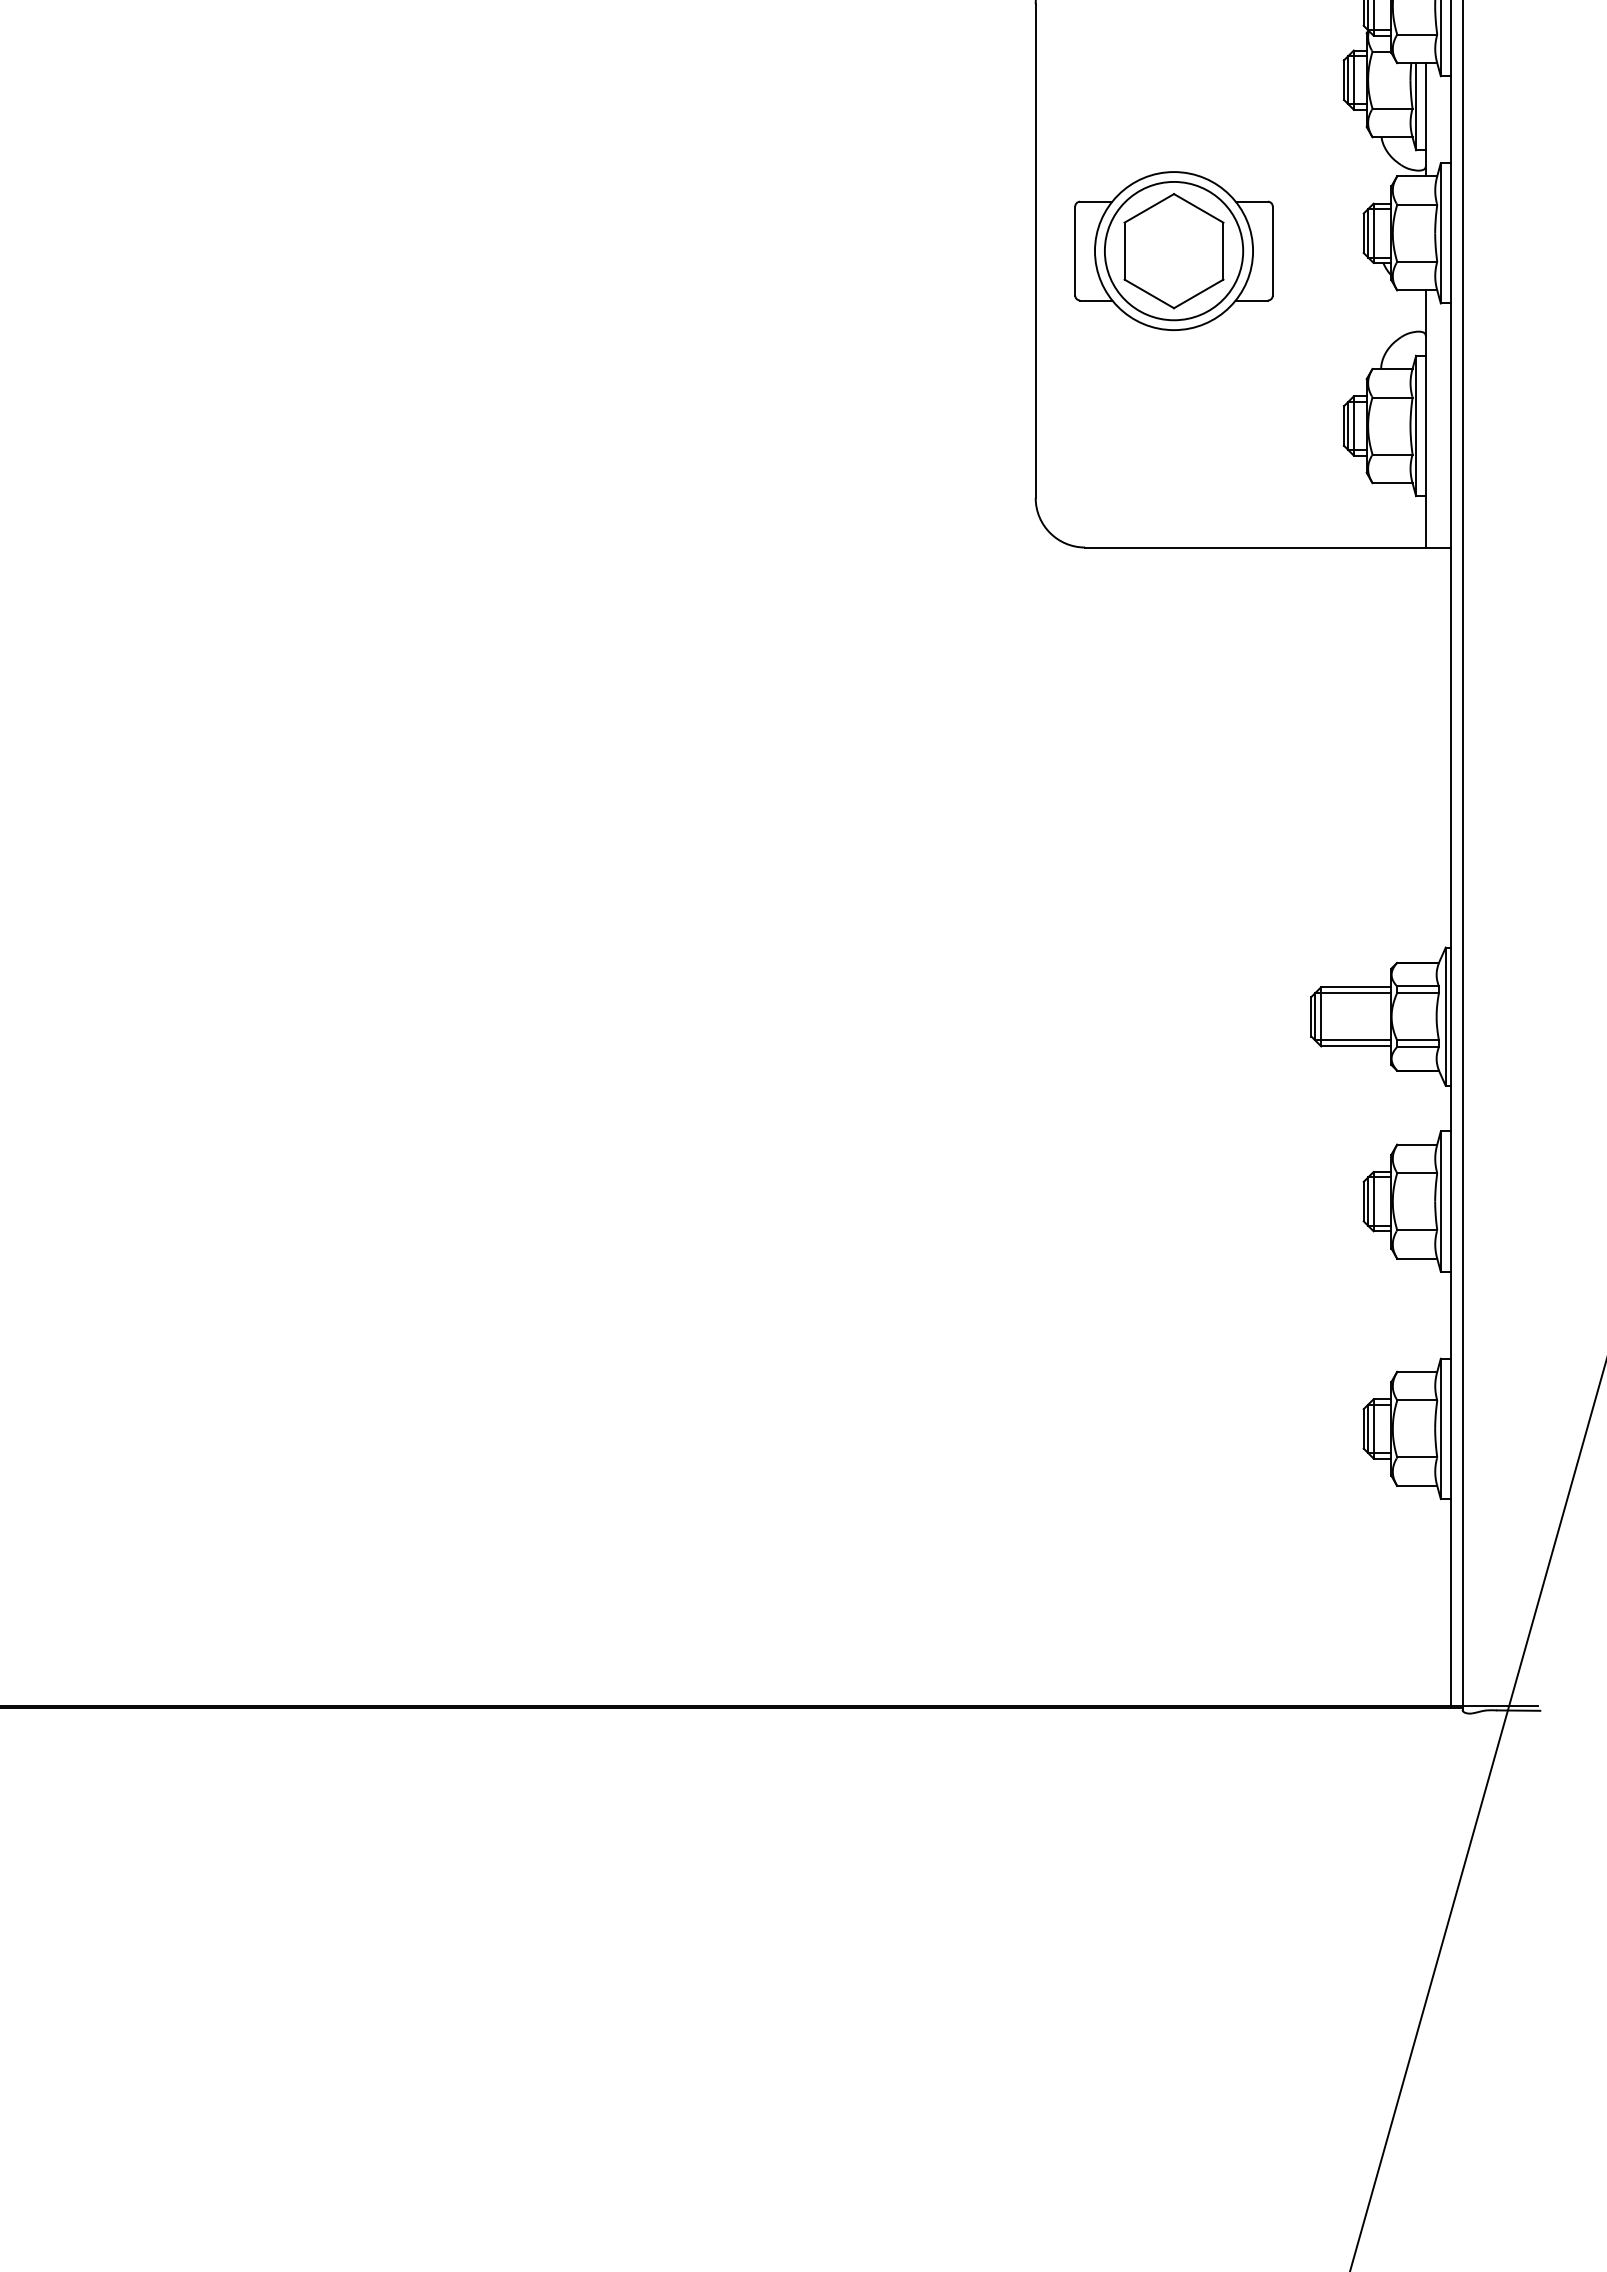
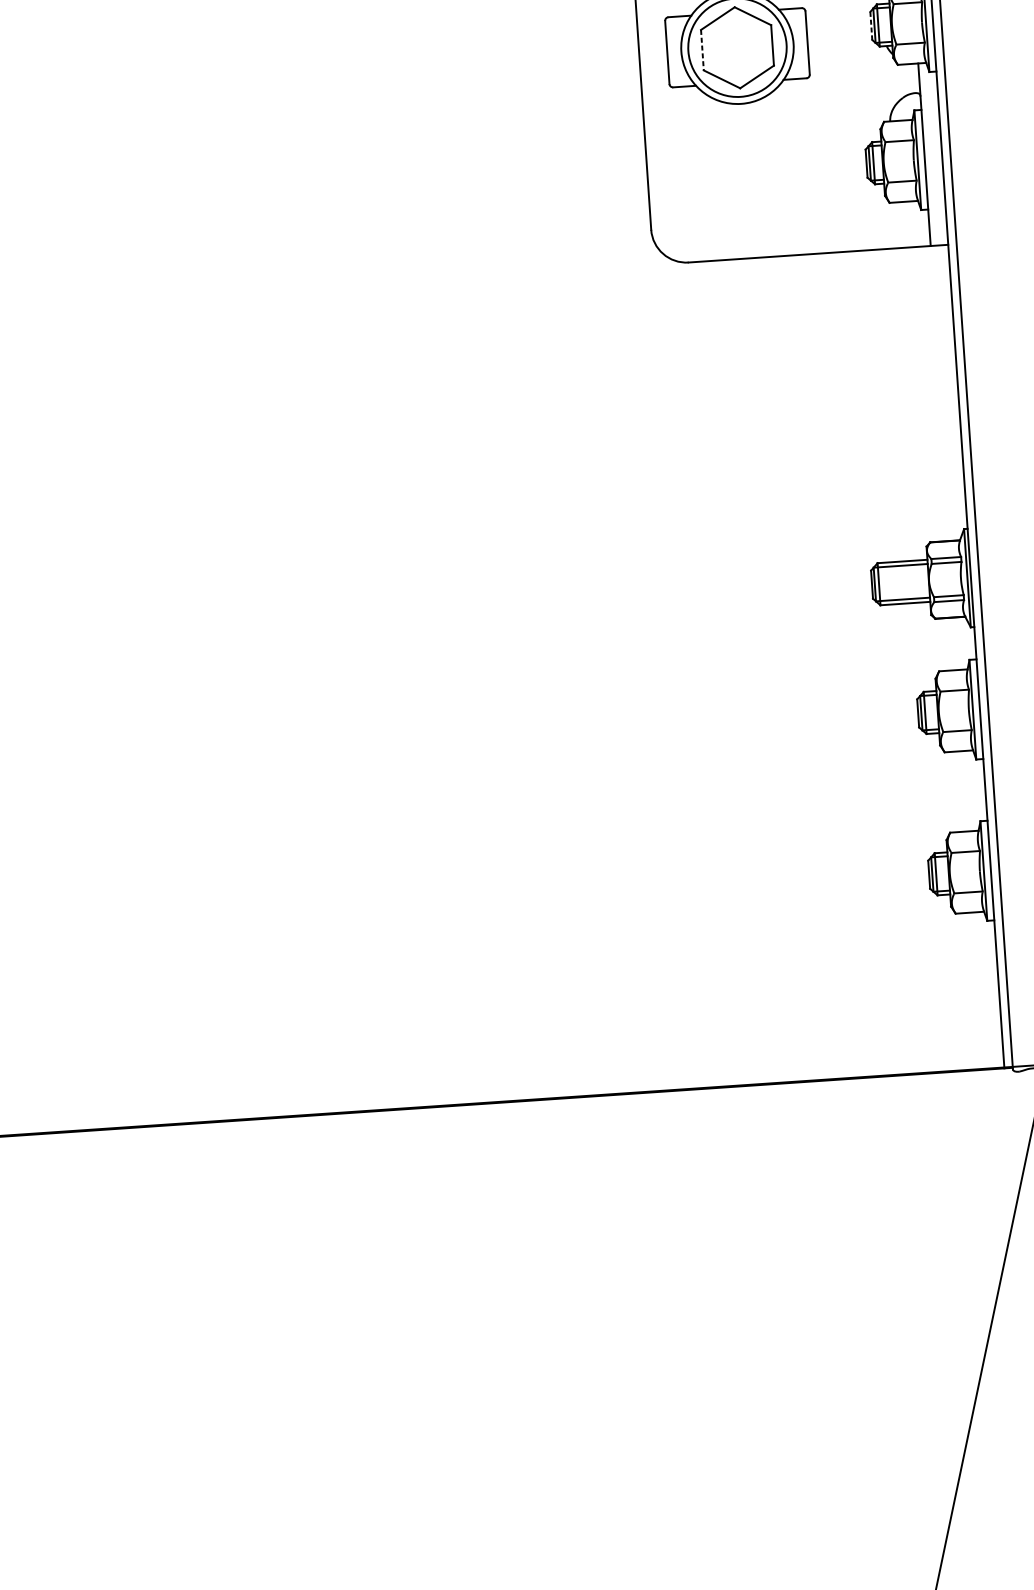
line: (1363, 233) -> (871, 26), solid -> dashed
line: (1124, 251) -> (702, 50), solid -> dashed

